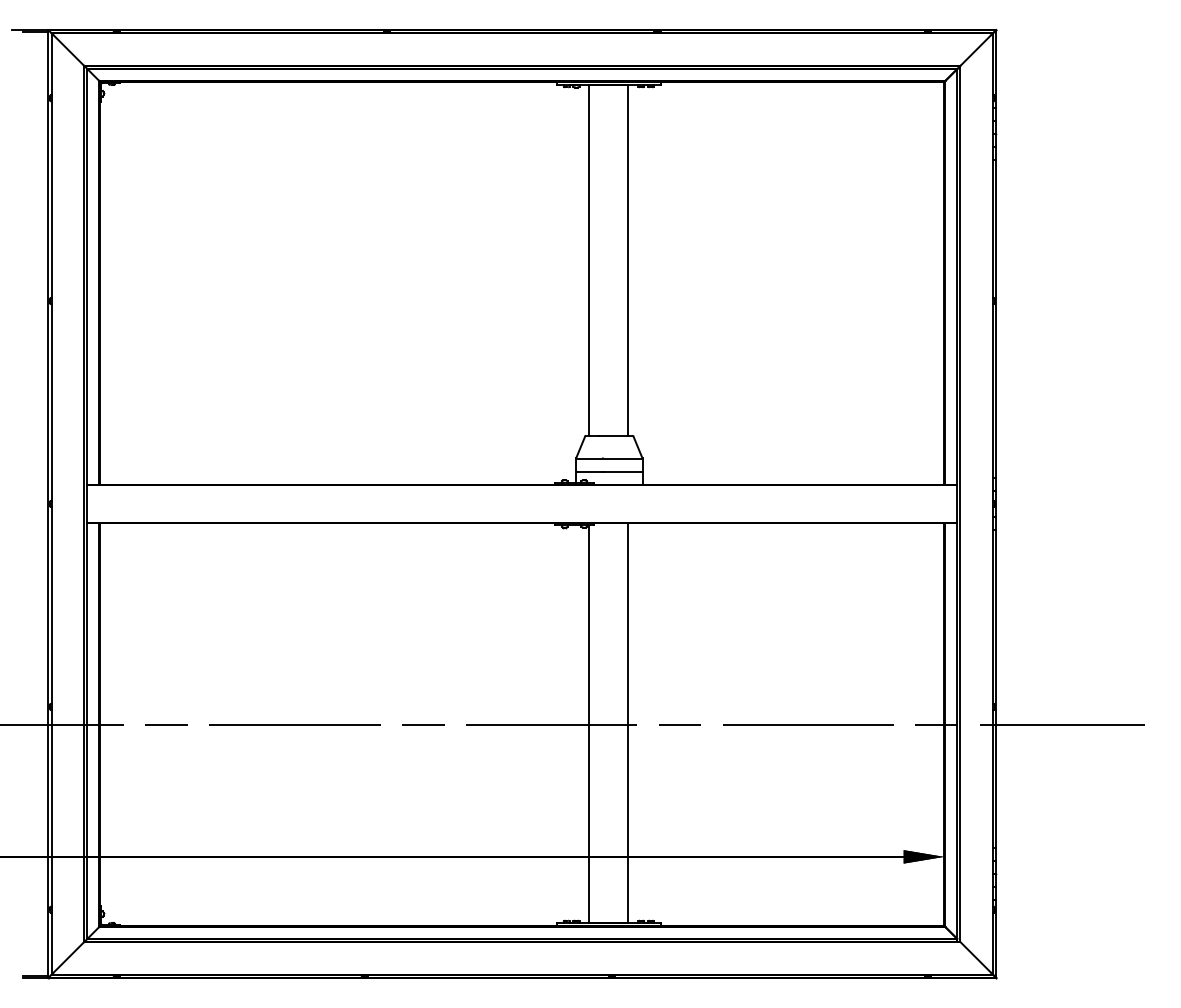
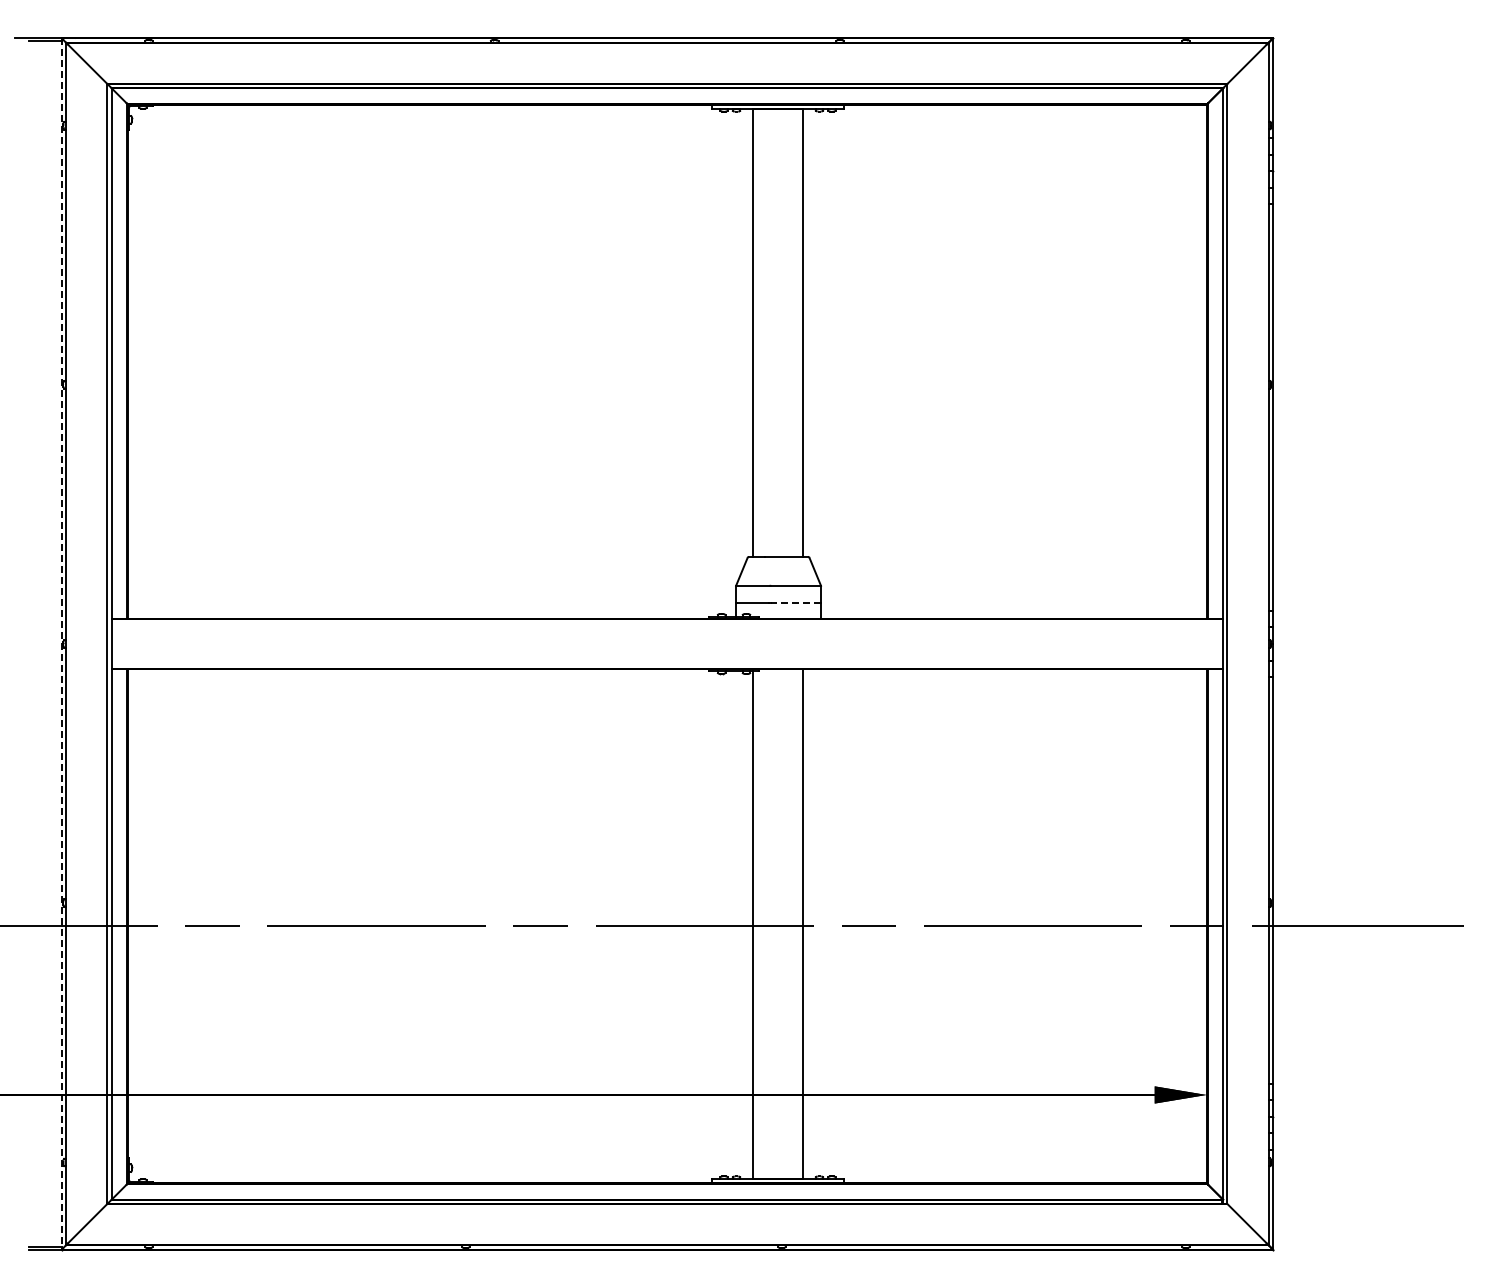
line: (623, 471) -> (796, 602), solid -> dashed
line: (48, 503) -> (61, 643), solid -> dashed

